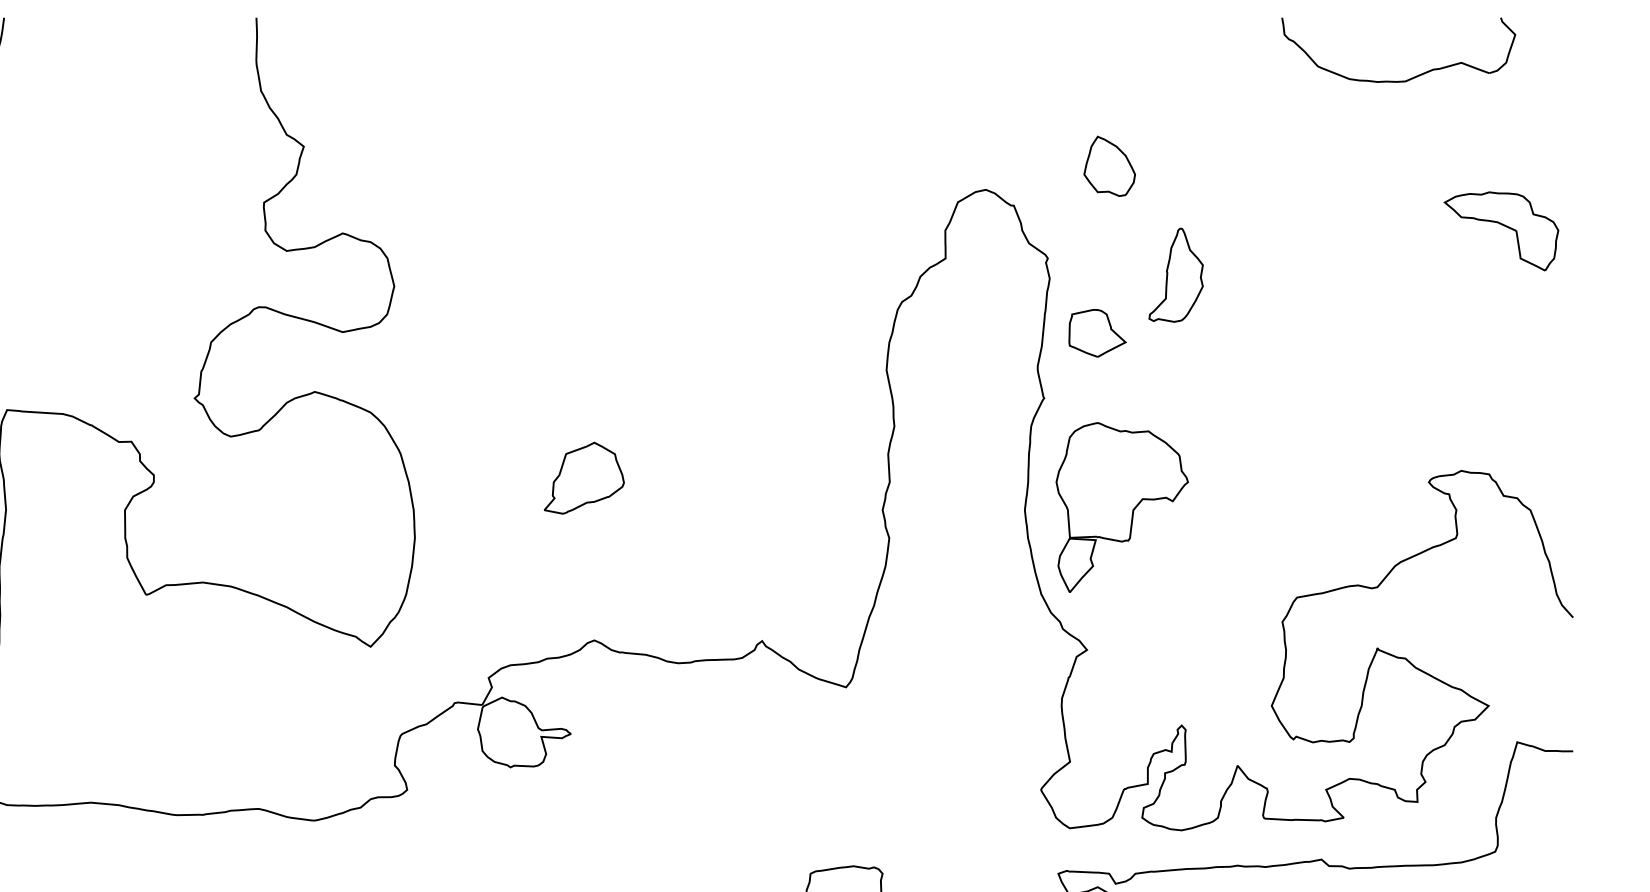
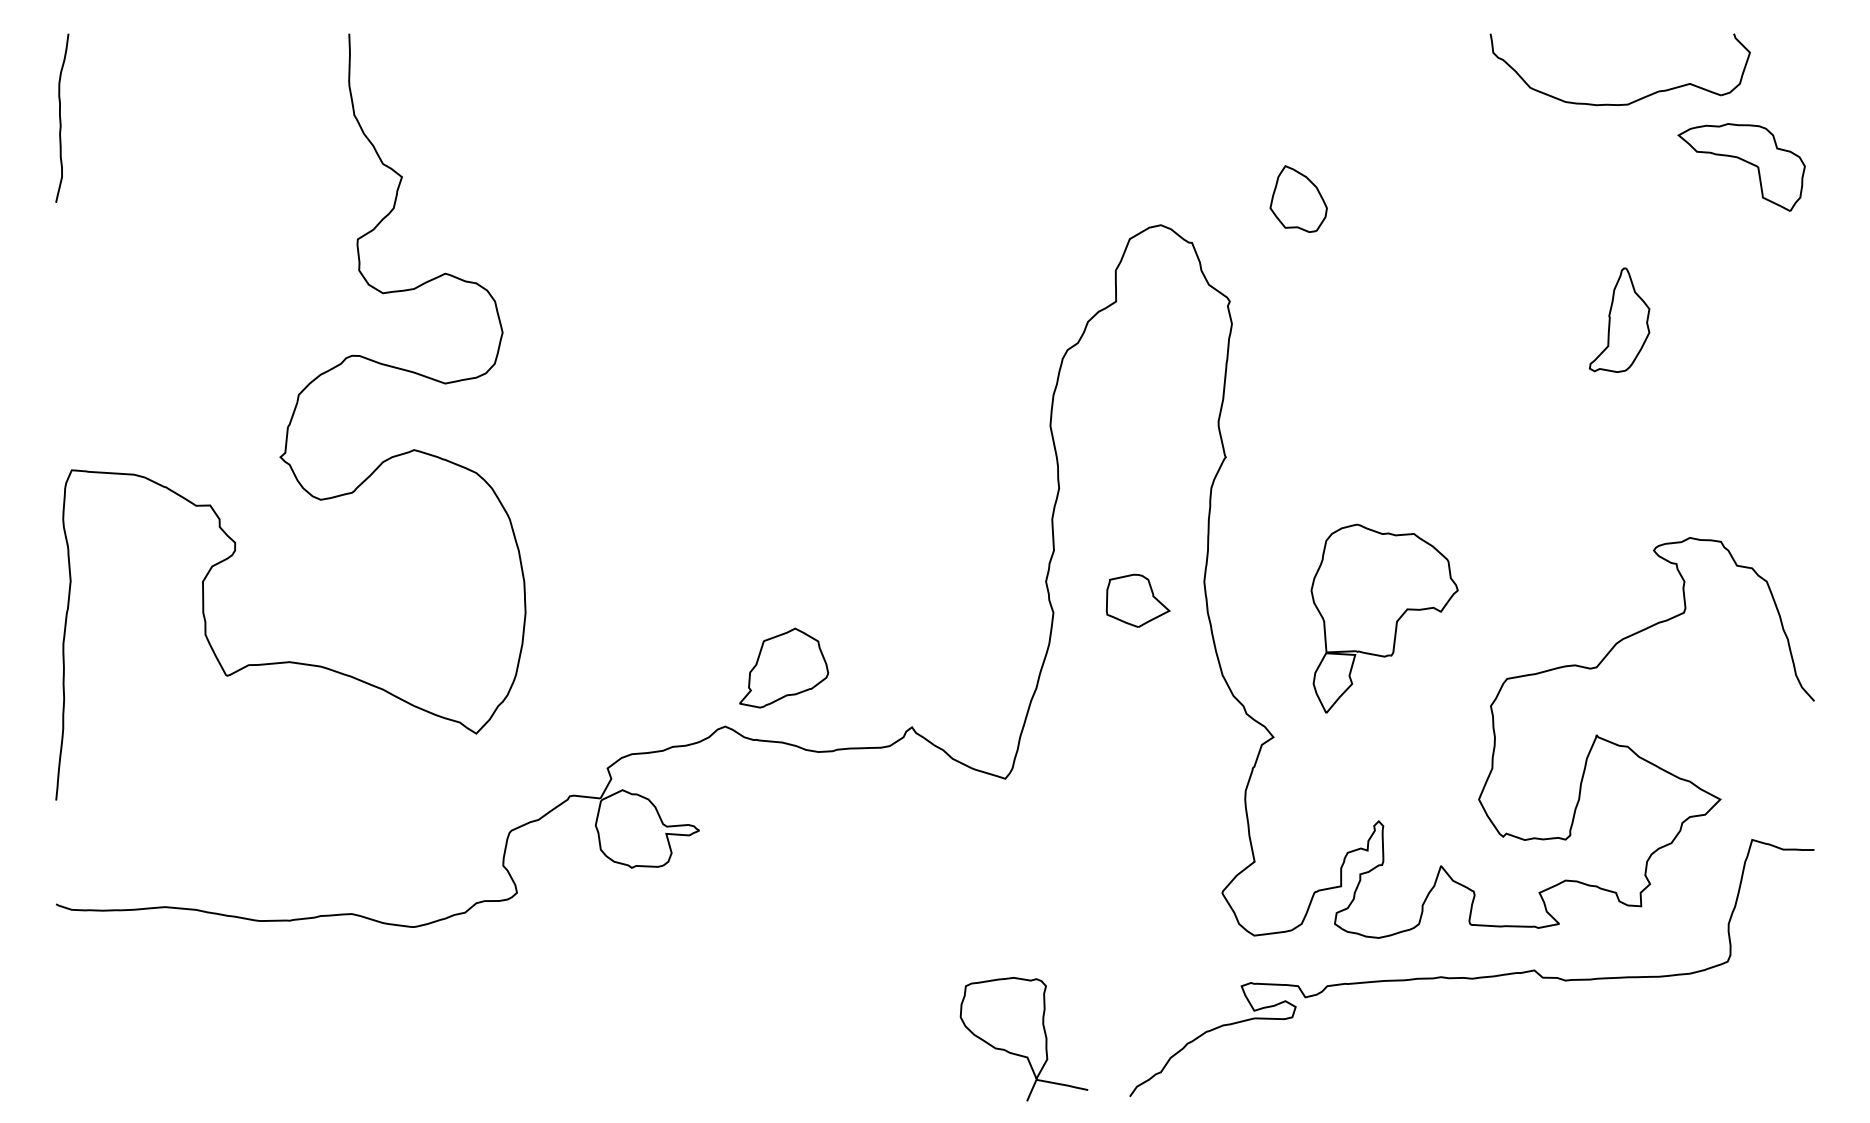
part: (1503, 226) -> (1743, 161), moved
part: (1176, 274) -> (1619, 319), moved
part: (1096, 332) -> (1137, 600), moved
part: (584, 477) -> (784, 667), moved
part: (1122, 507) -> (1384, 618), moved

